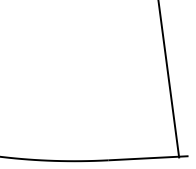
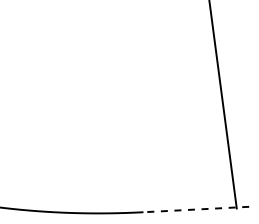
line: (148, 158) -> (196, 209), solid -> dashed

